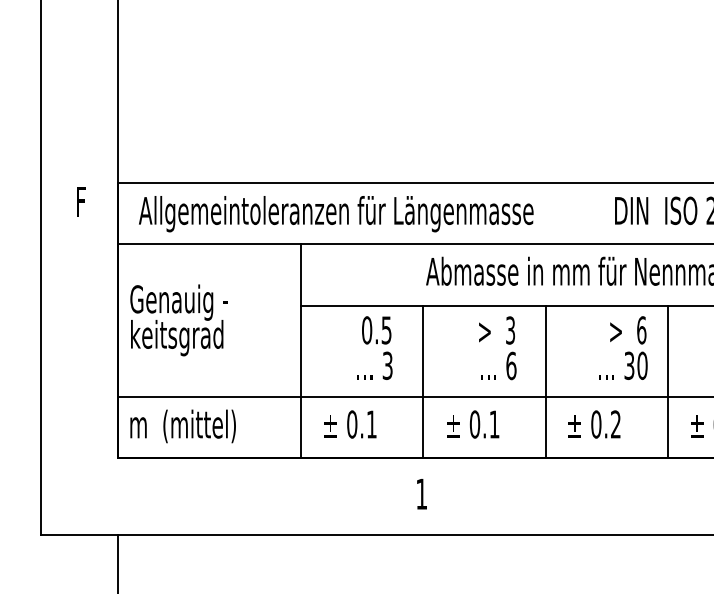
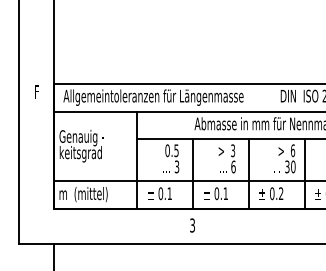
text: (421, 494) -> (192, 225), 1 -> 3

